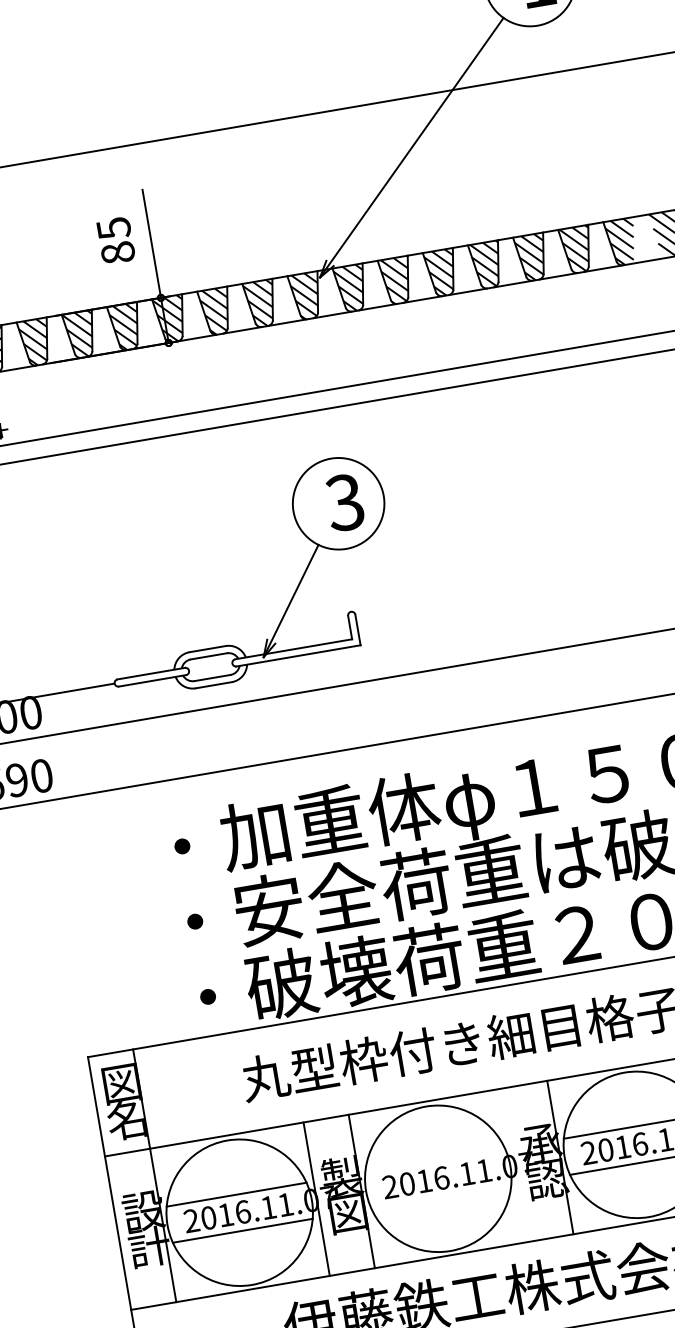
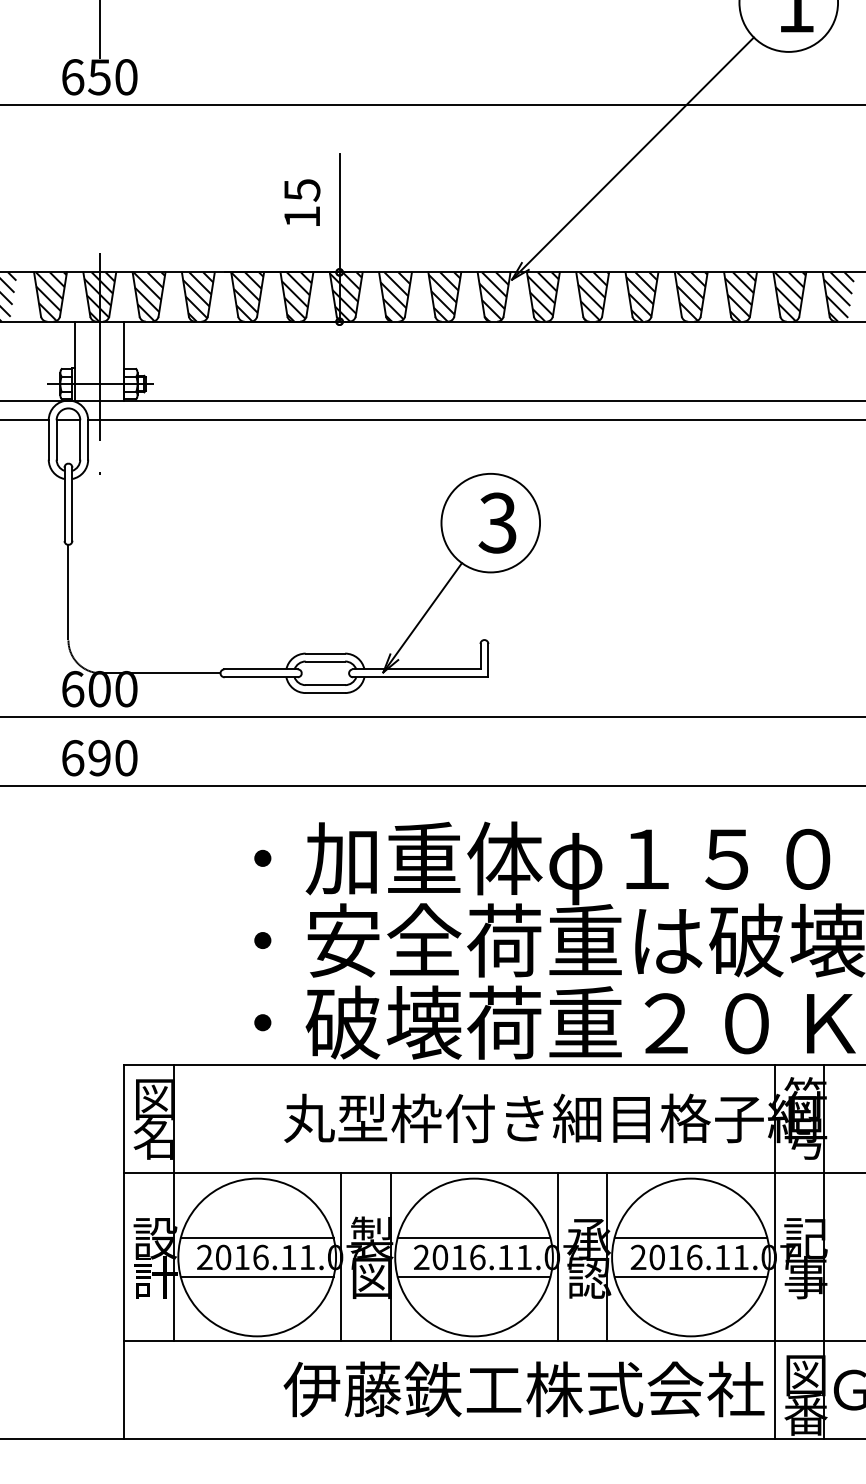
text: (118, 252) -> (302, 216), 85 -> 15
line: (434, 1160) -> (473, 1237), added
line: (515, 1164) -> (558, 1256), added
line: (440, 1197) -> (473, 1277), added

